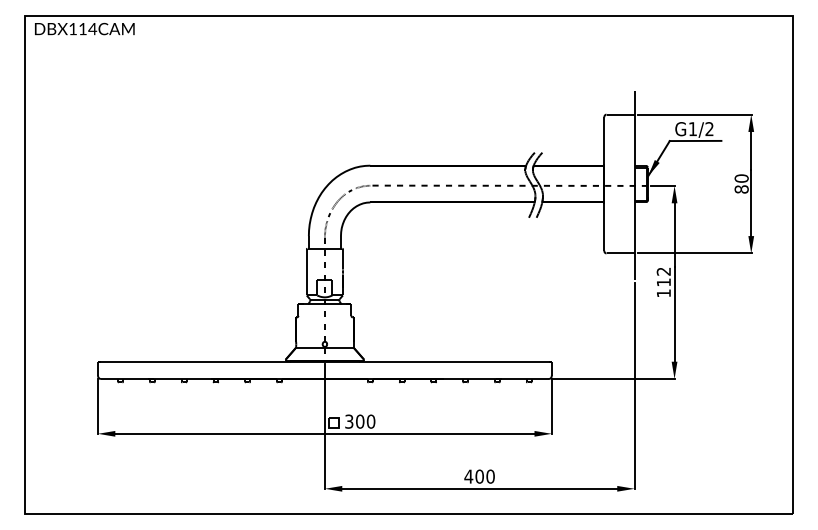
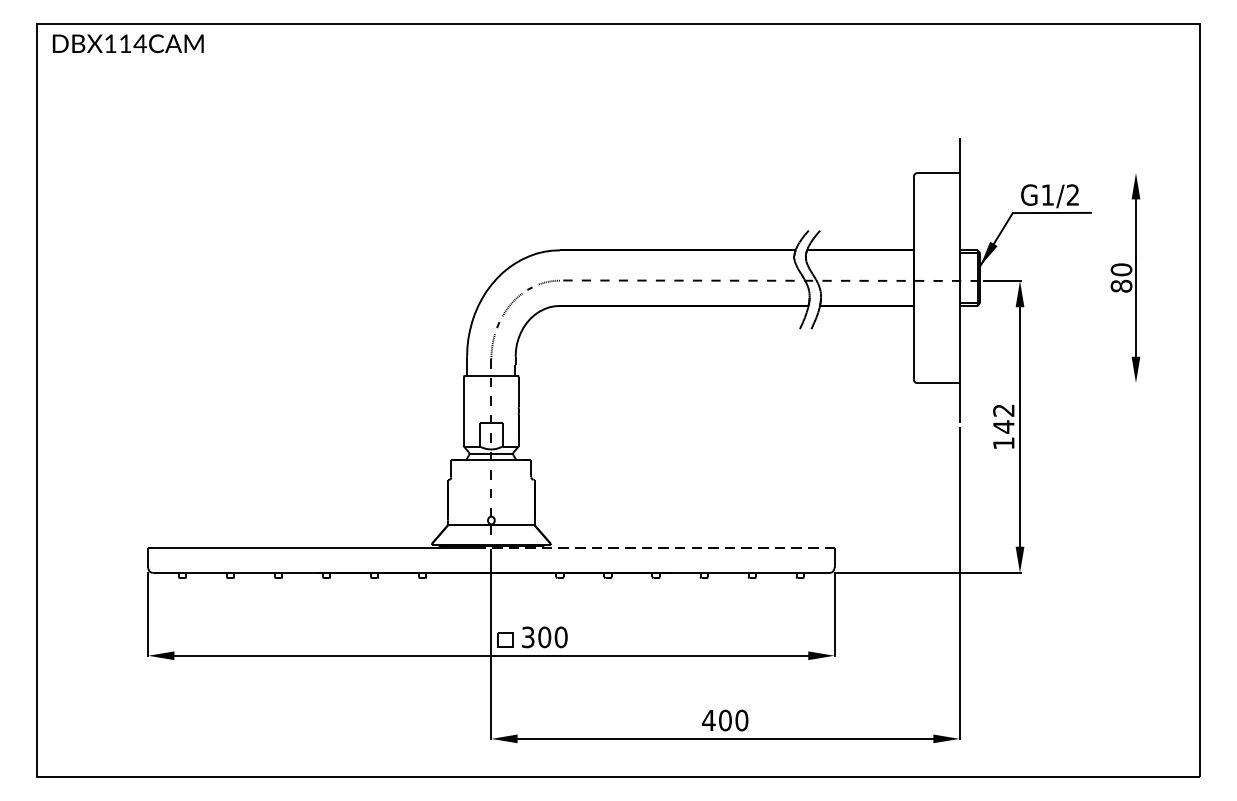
line: (694, 114) -> (1050, 172), removed
line: (694, 253) -> (1050, 383), removed
text: (663, 282) -> (1003, 426), 112 -> 142
line: (433, 362) -> (655, 547), solid -> dashed

